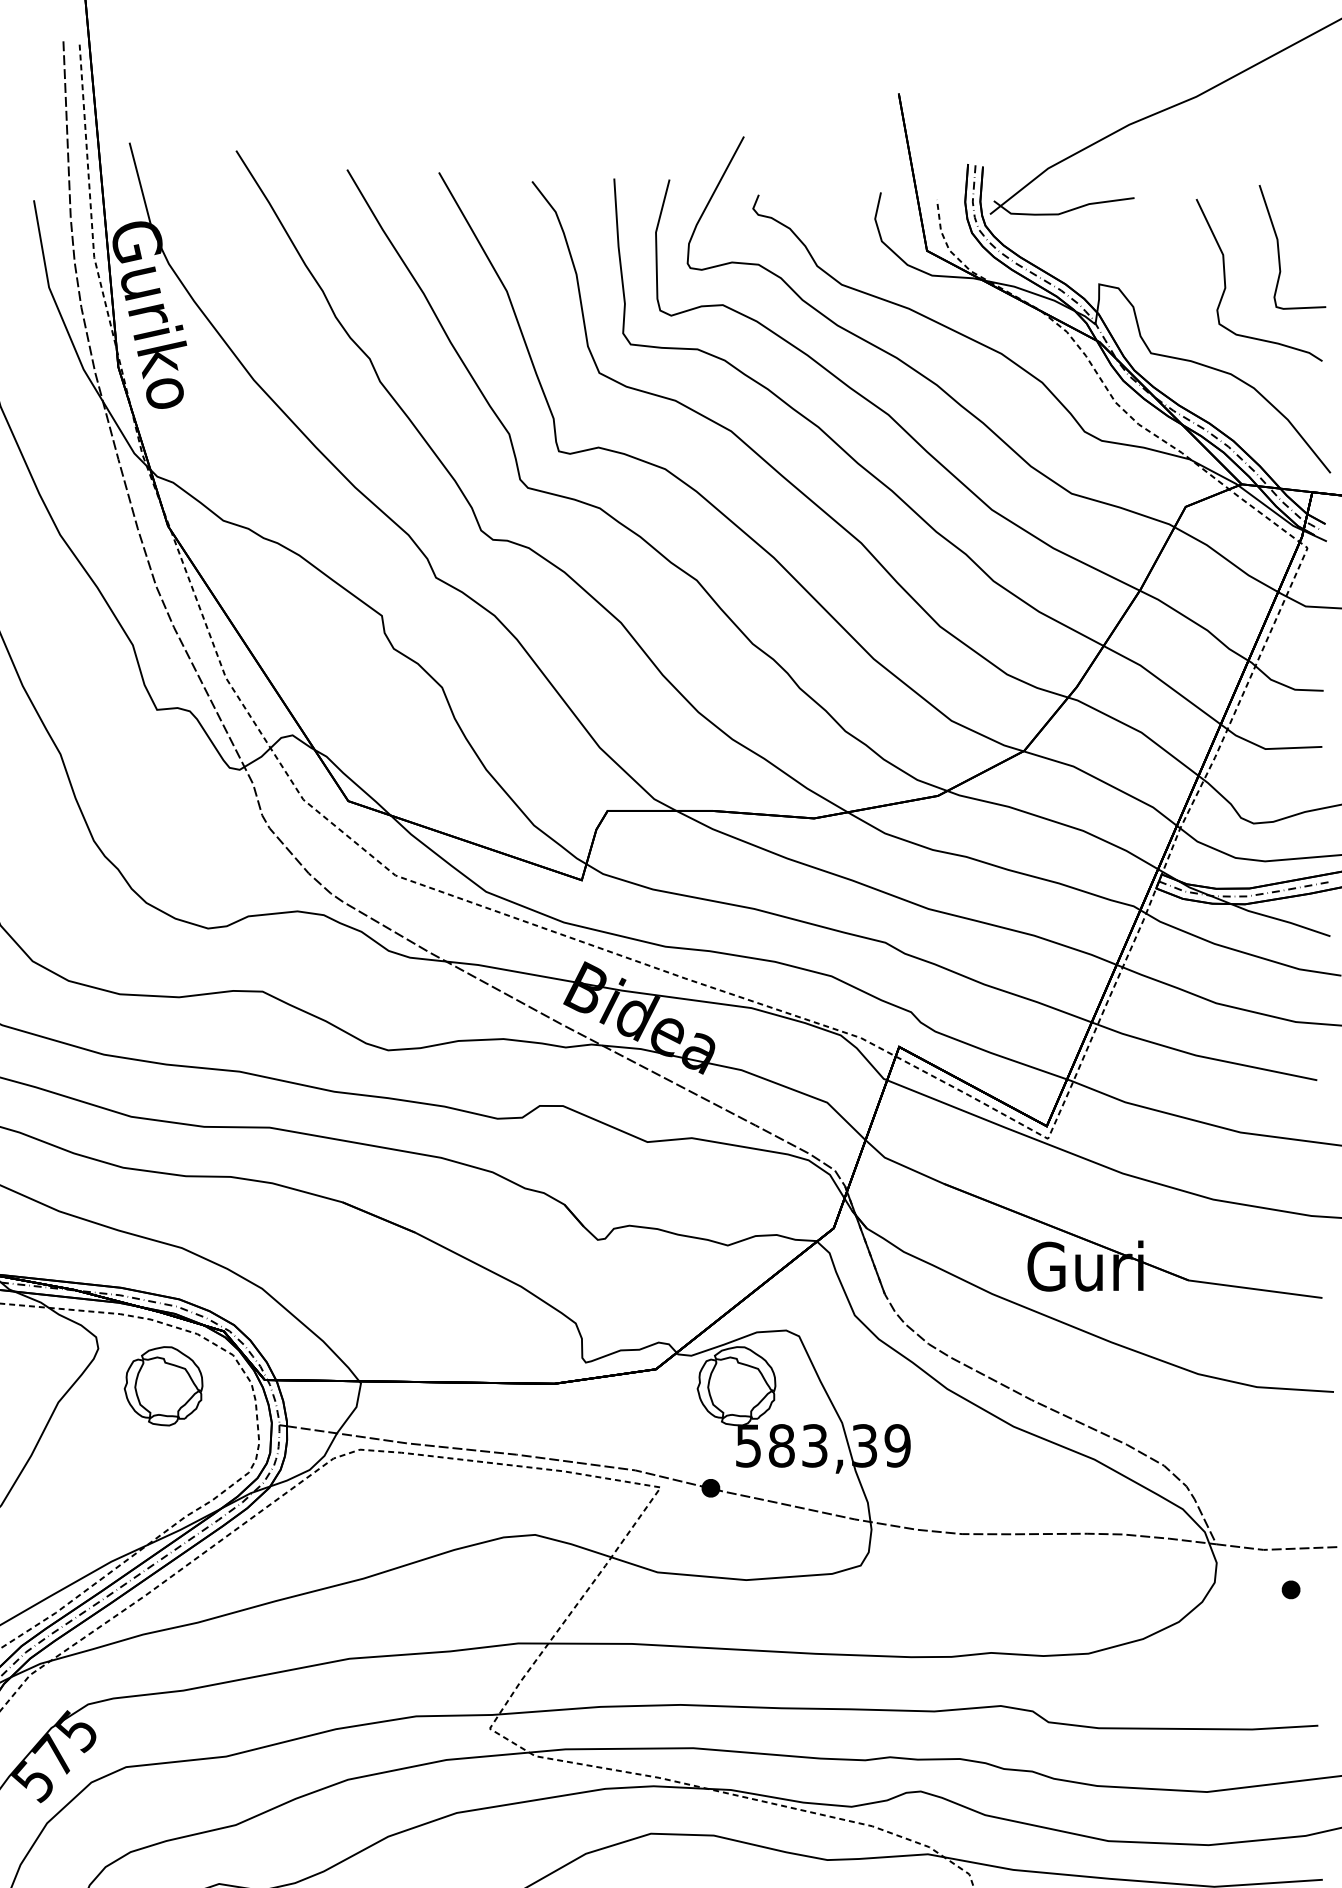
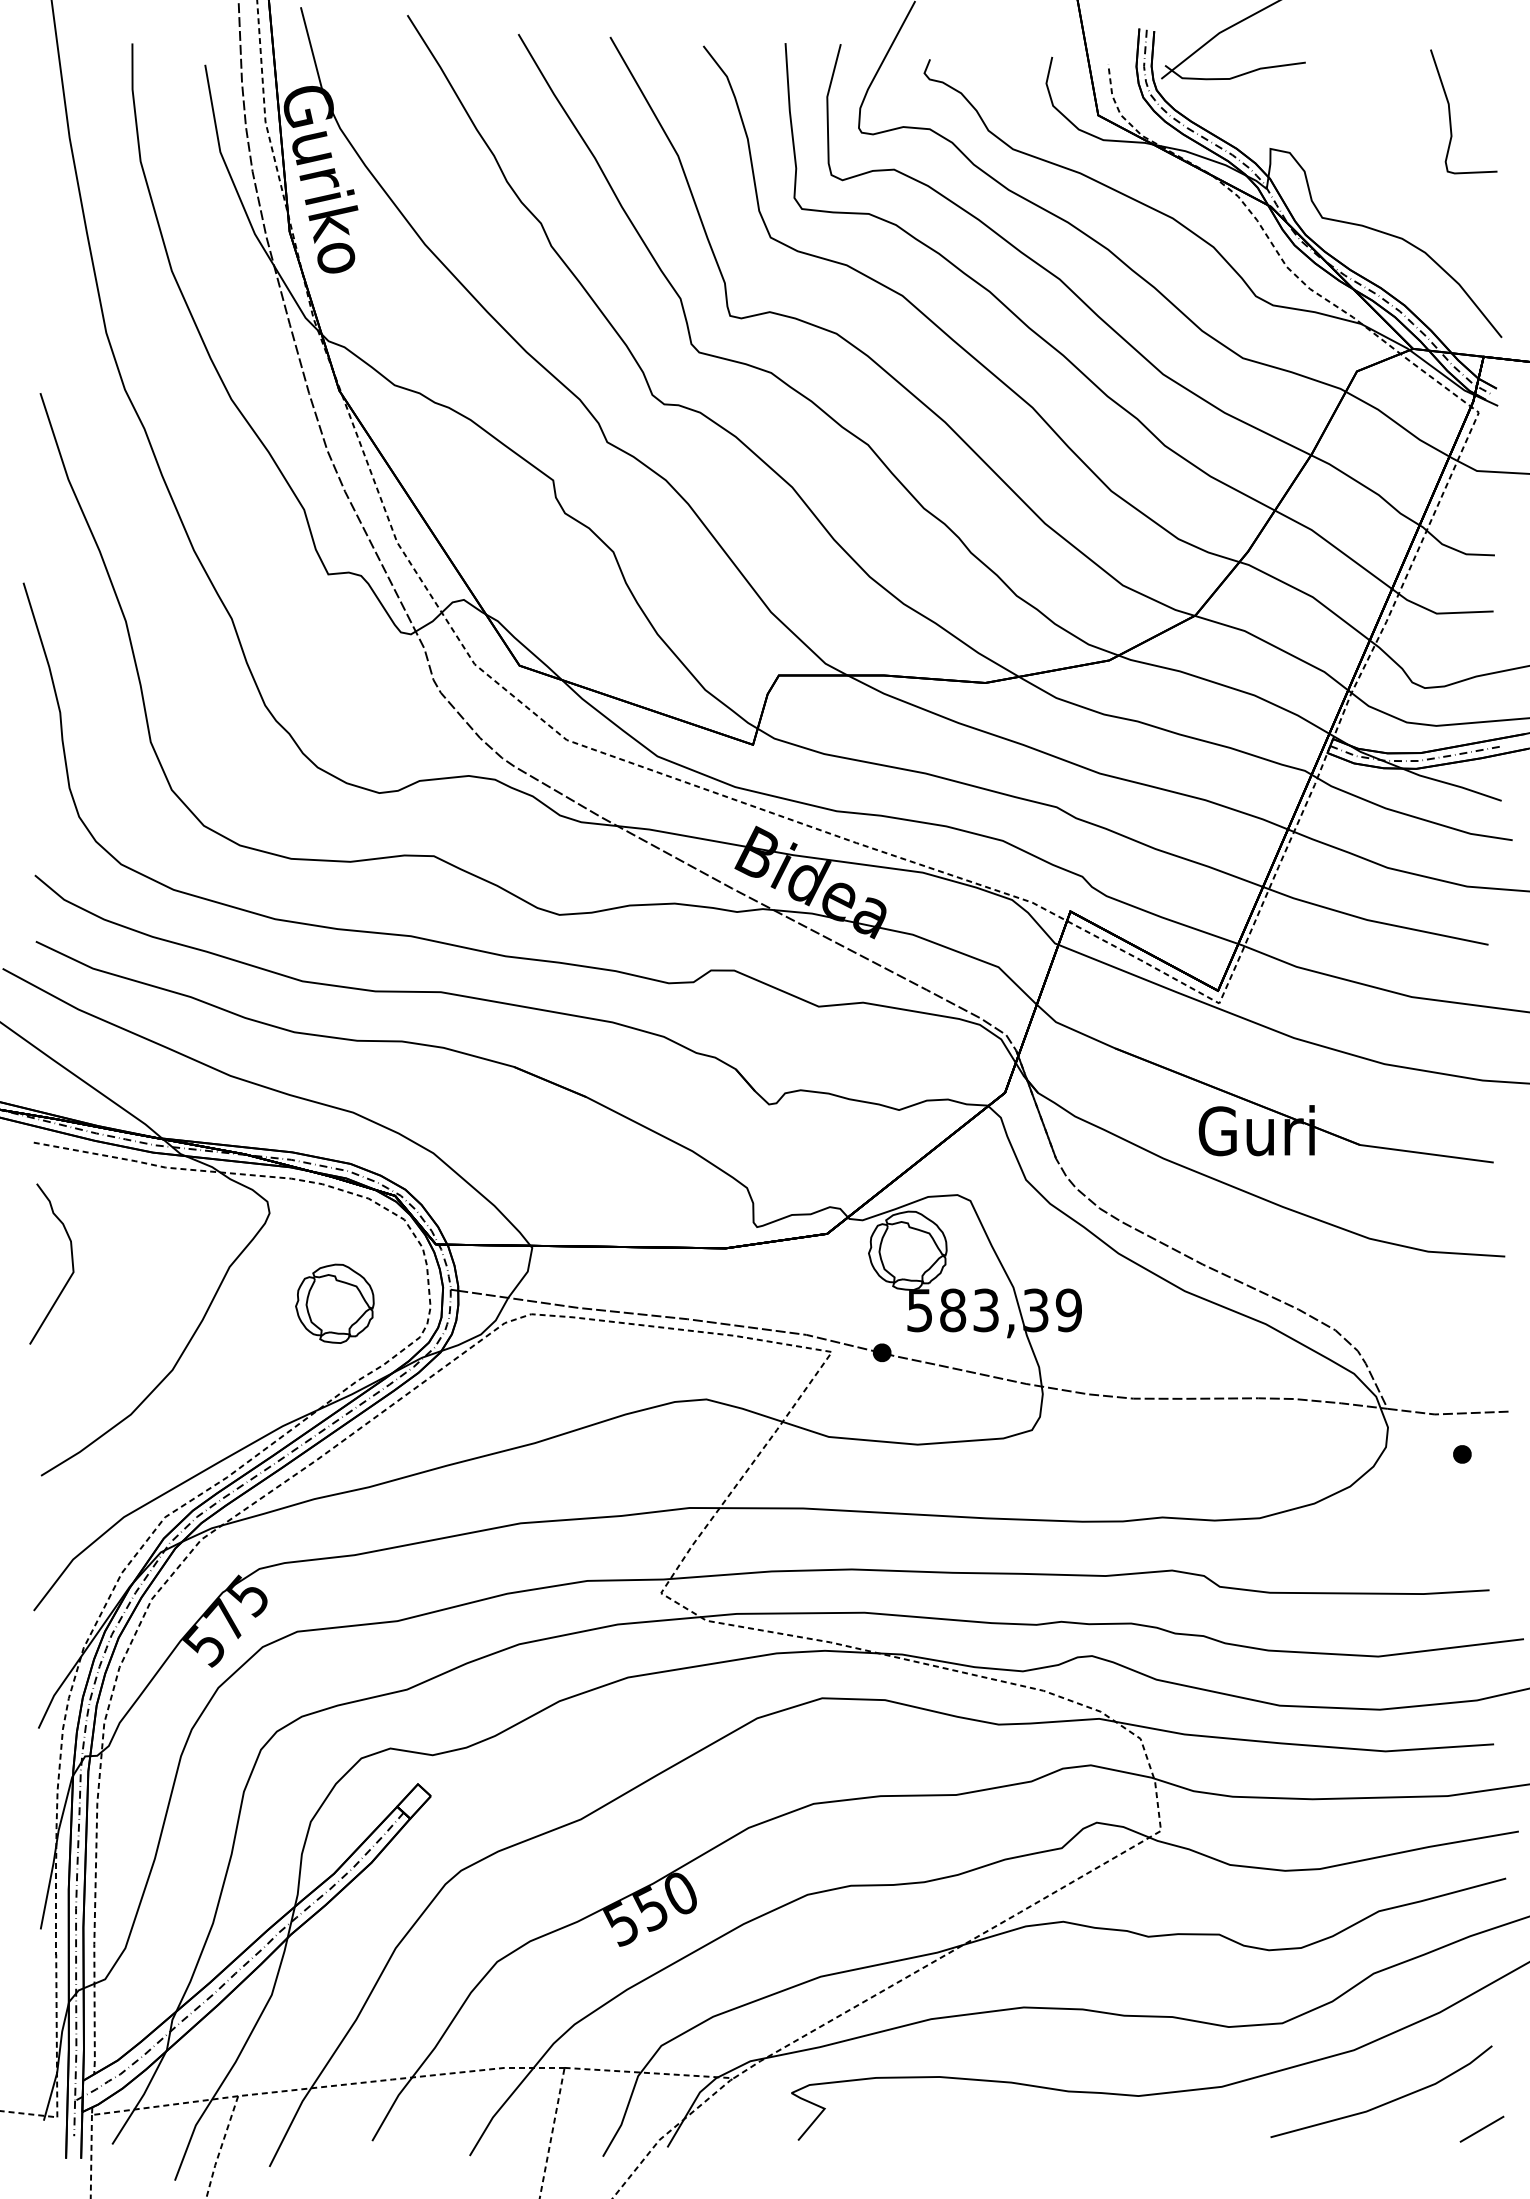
curve: (1226, 281) -> (1397, 146), removed
part: (163, 1385) -> (334, 1303), moved

